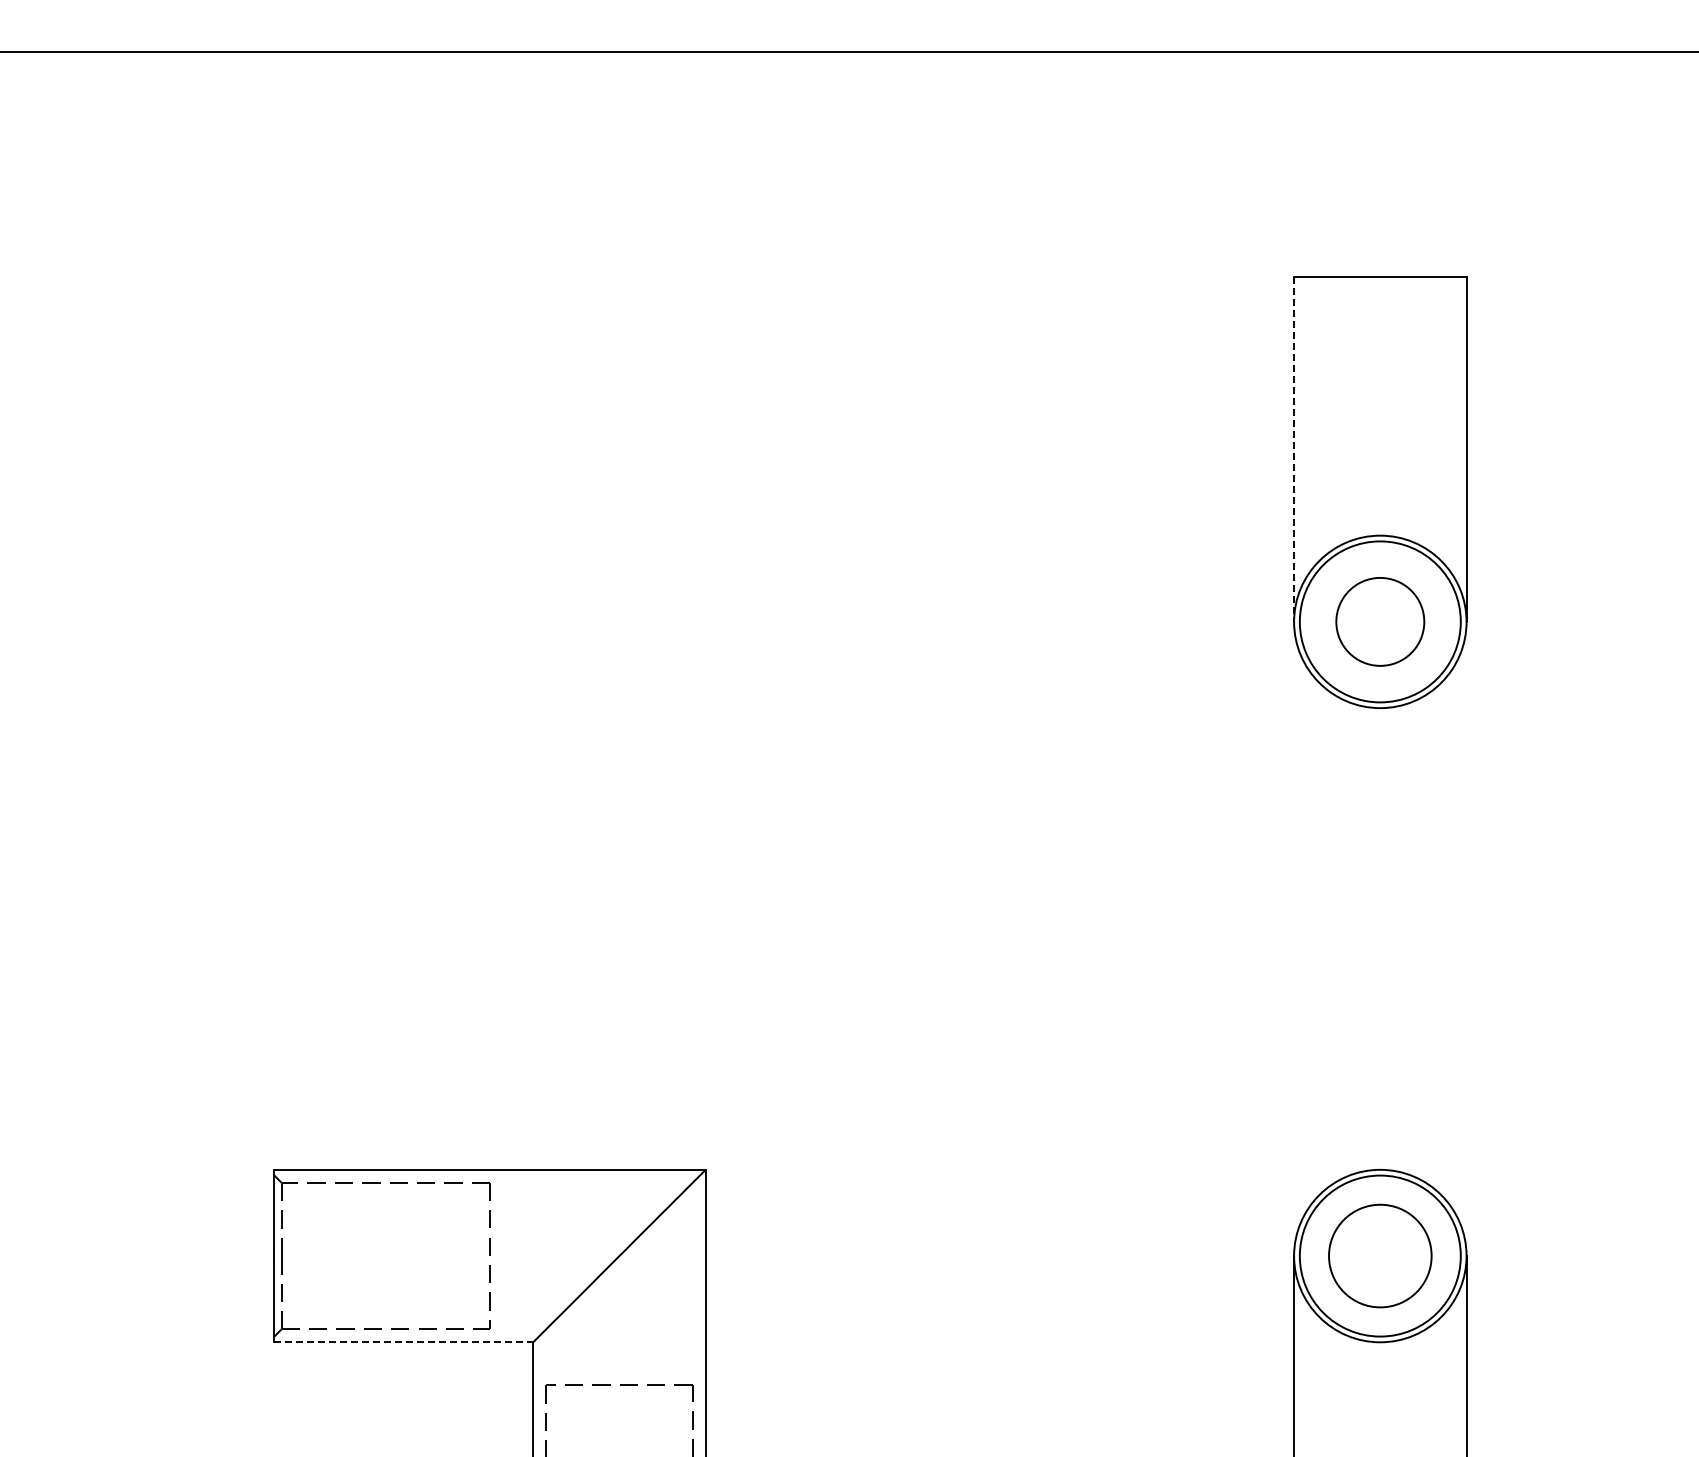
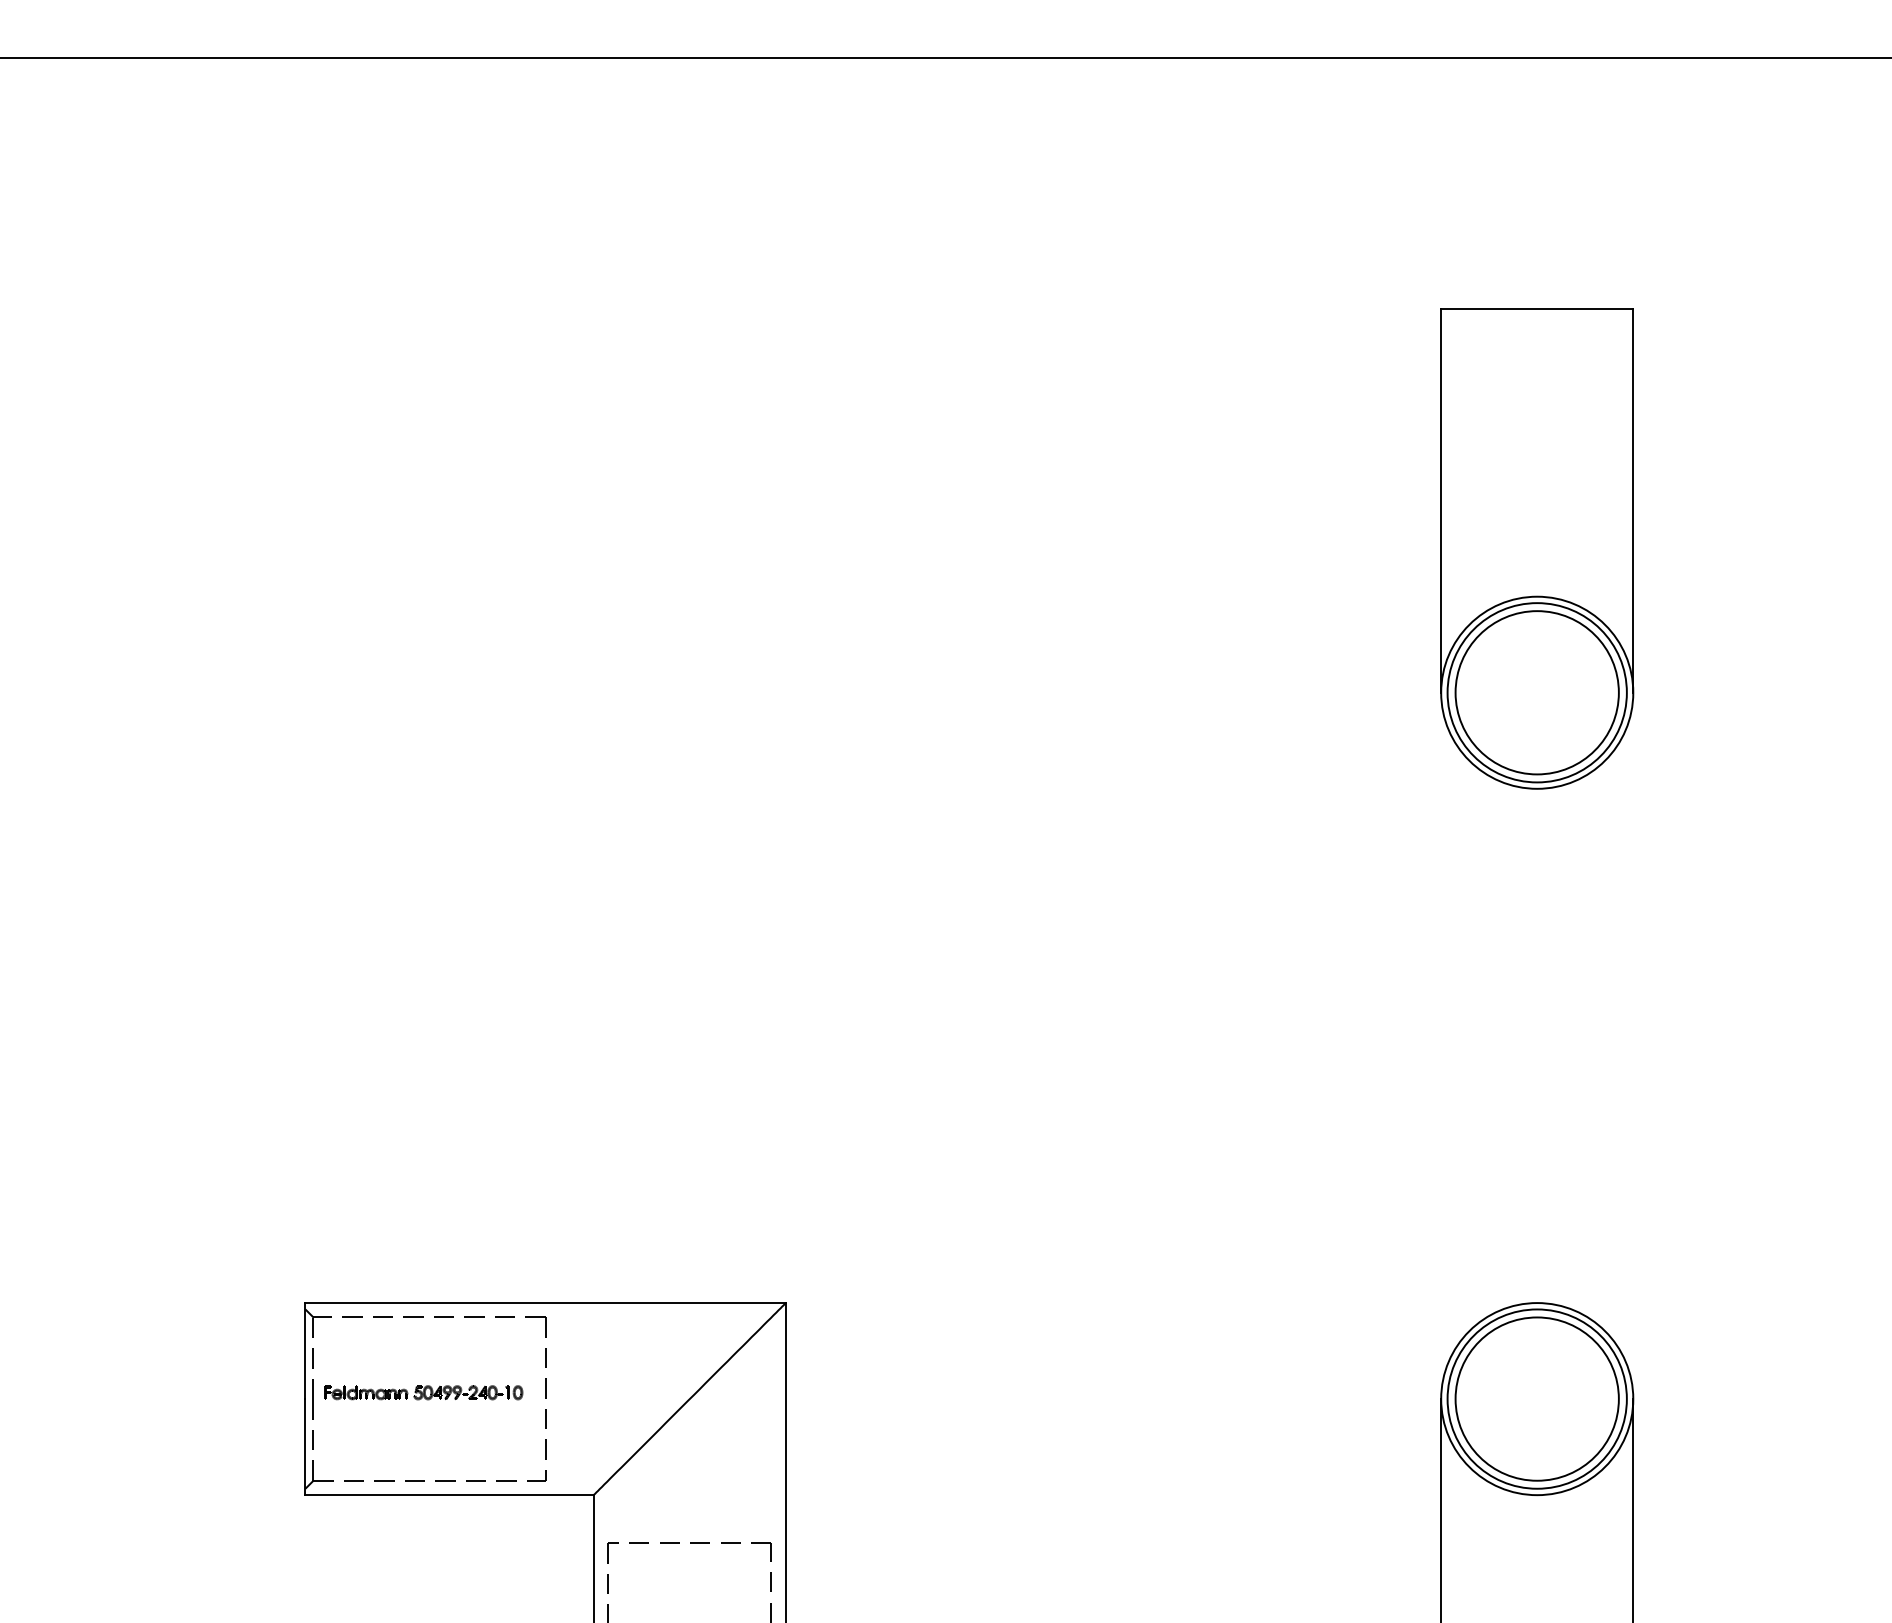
line: (1294, 449) -> (1441, 500), dashed -> solid
circle: (1380, 621) -> (1537, 692), size x1.67
part: (380, 1250) -> (423, 1392), added
circle: (1380, 1255) -> (1537, 1398), size x1.43
line: (404, 1342) -> (450, 1495), dashed -> solid

